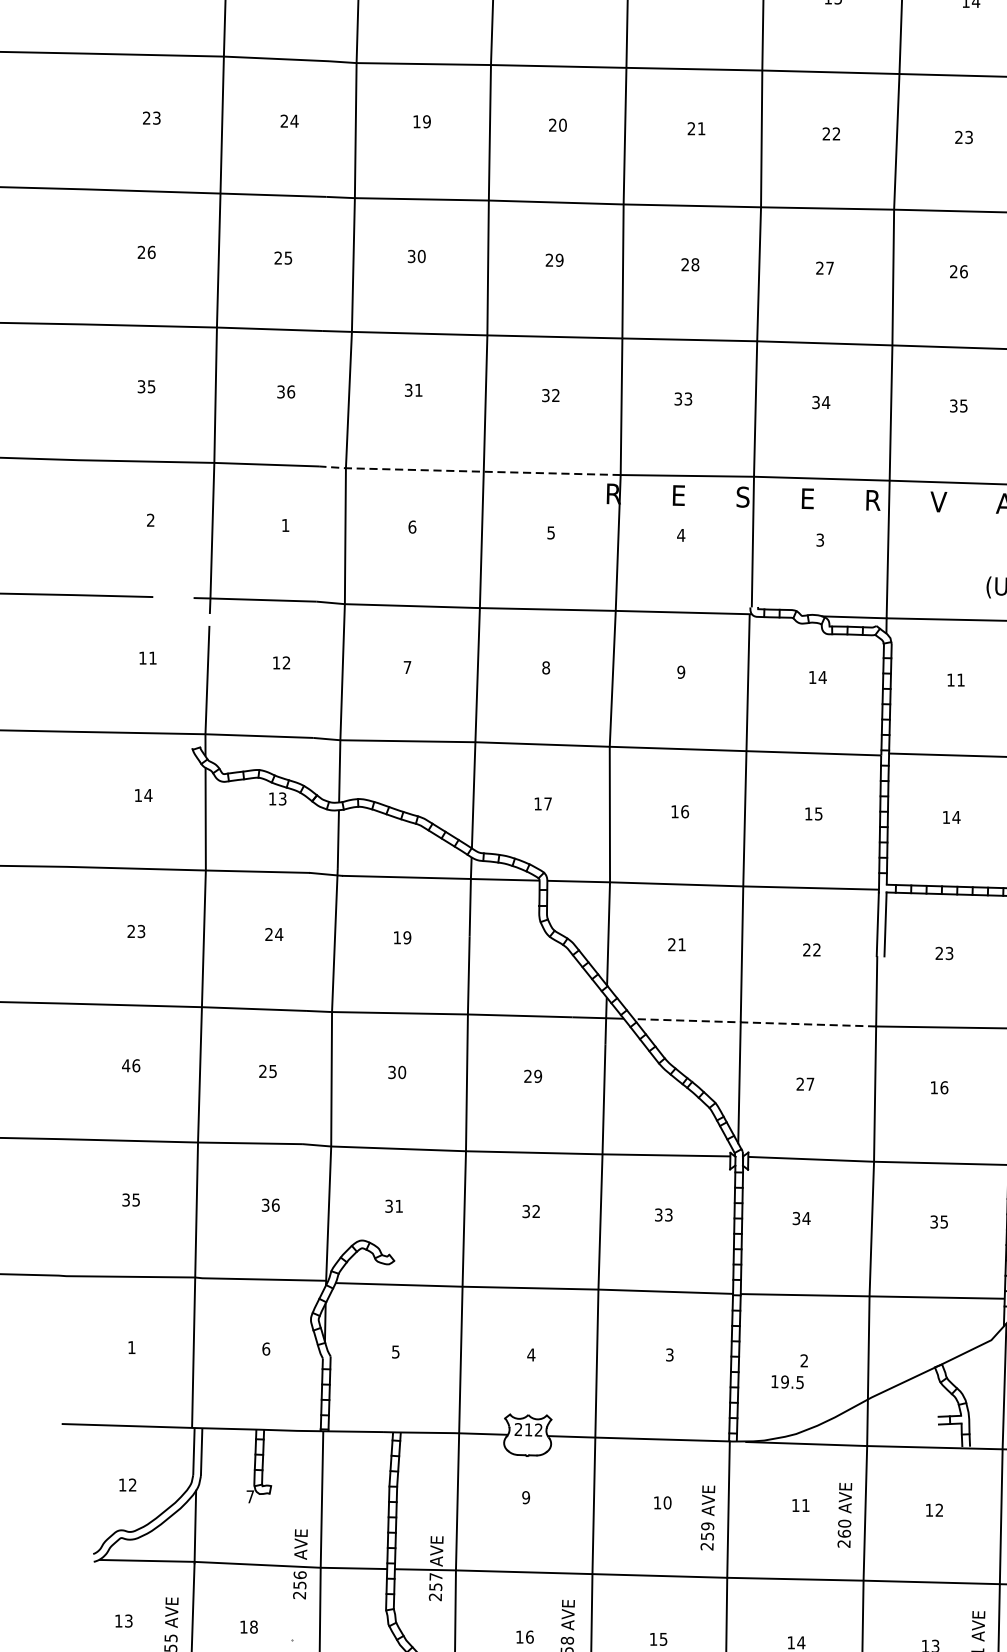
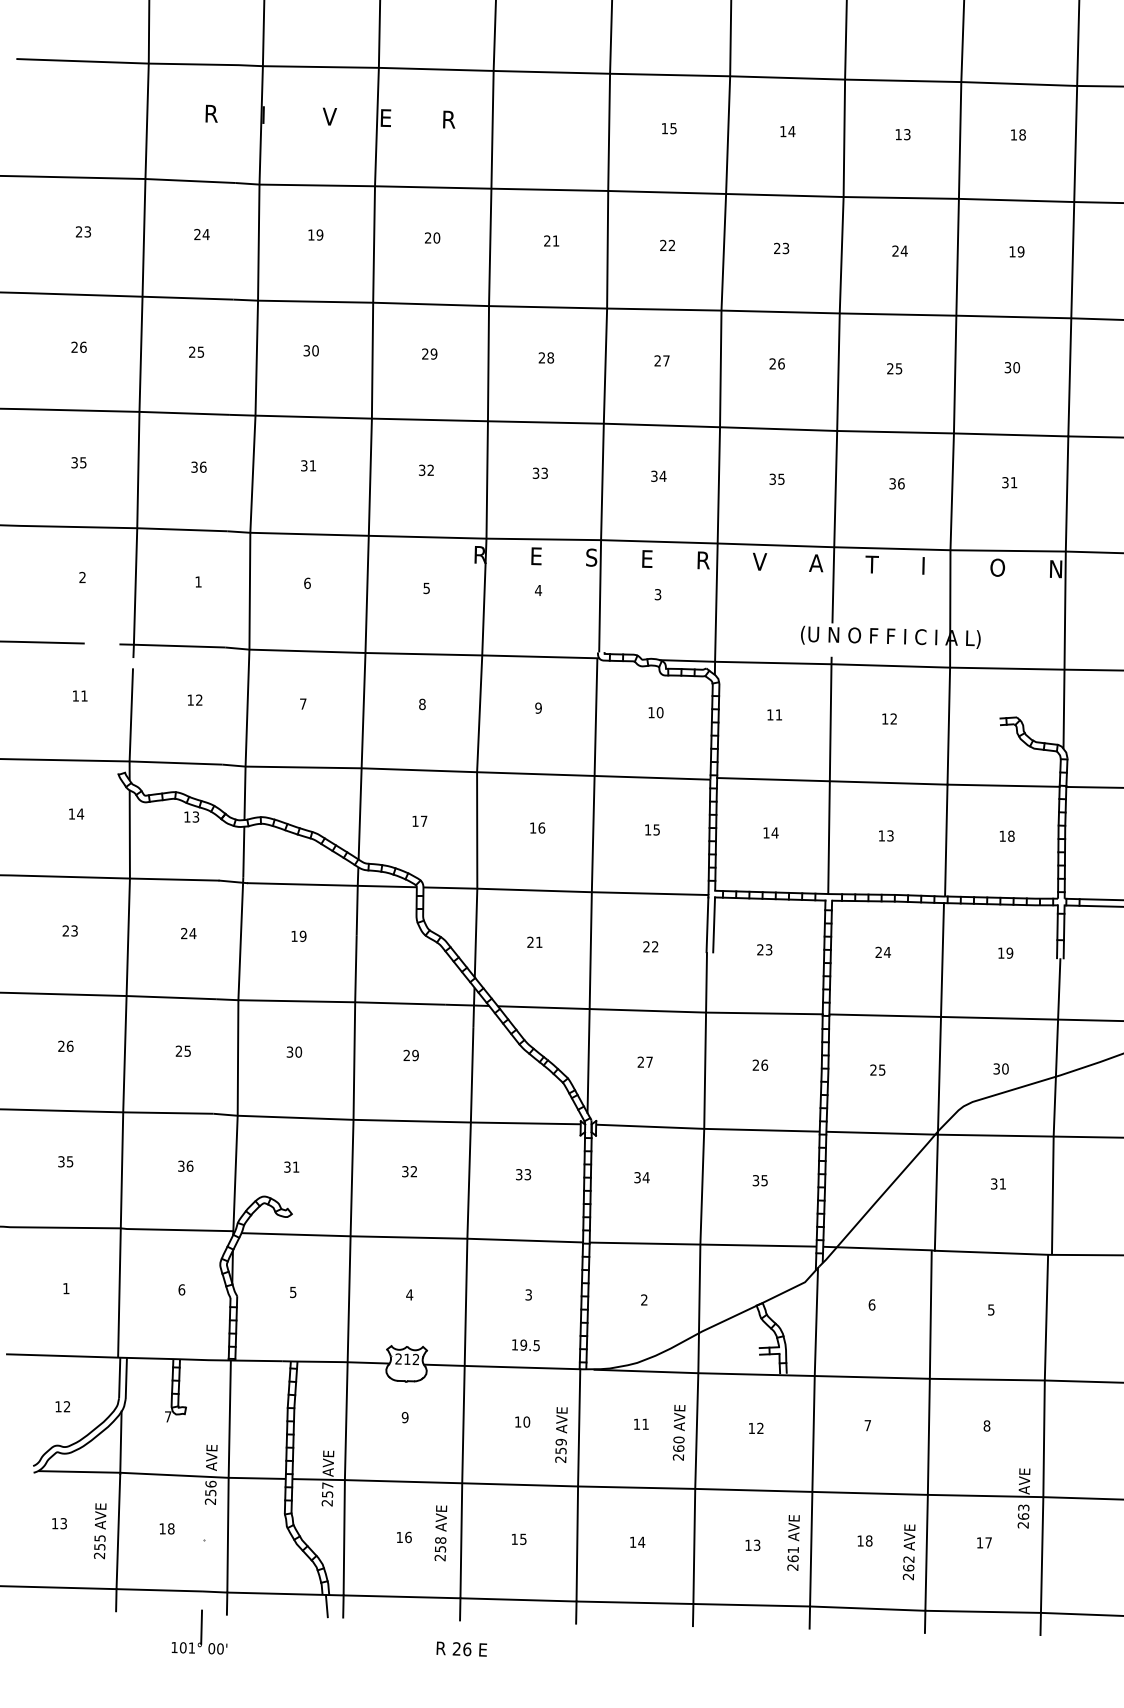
line: (468, 471) -> (355, 535), dashed -> solid
text: (821, 677) -> (659, 712), 14 -> 10
line: (754, 1022) -> (601, 1009), dashed -> solid
text: (125, 1064) -> (60, 1045), 46 -> 26
text: (933, 1086) -> (755, 1064), 16 -> 26
text: (787, 1382) -> (525, 1345), moved

